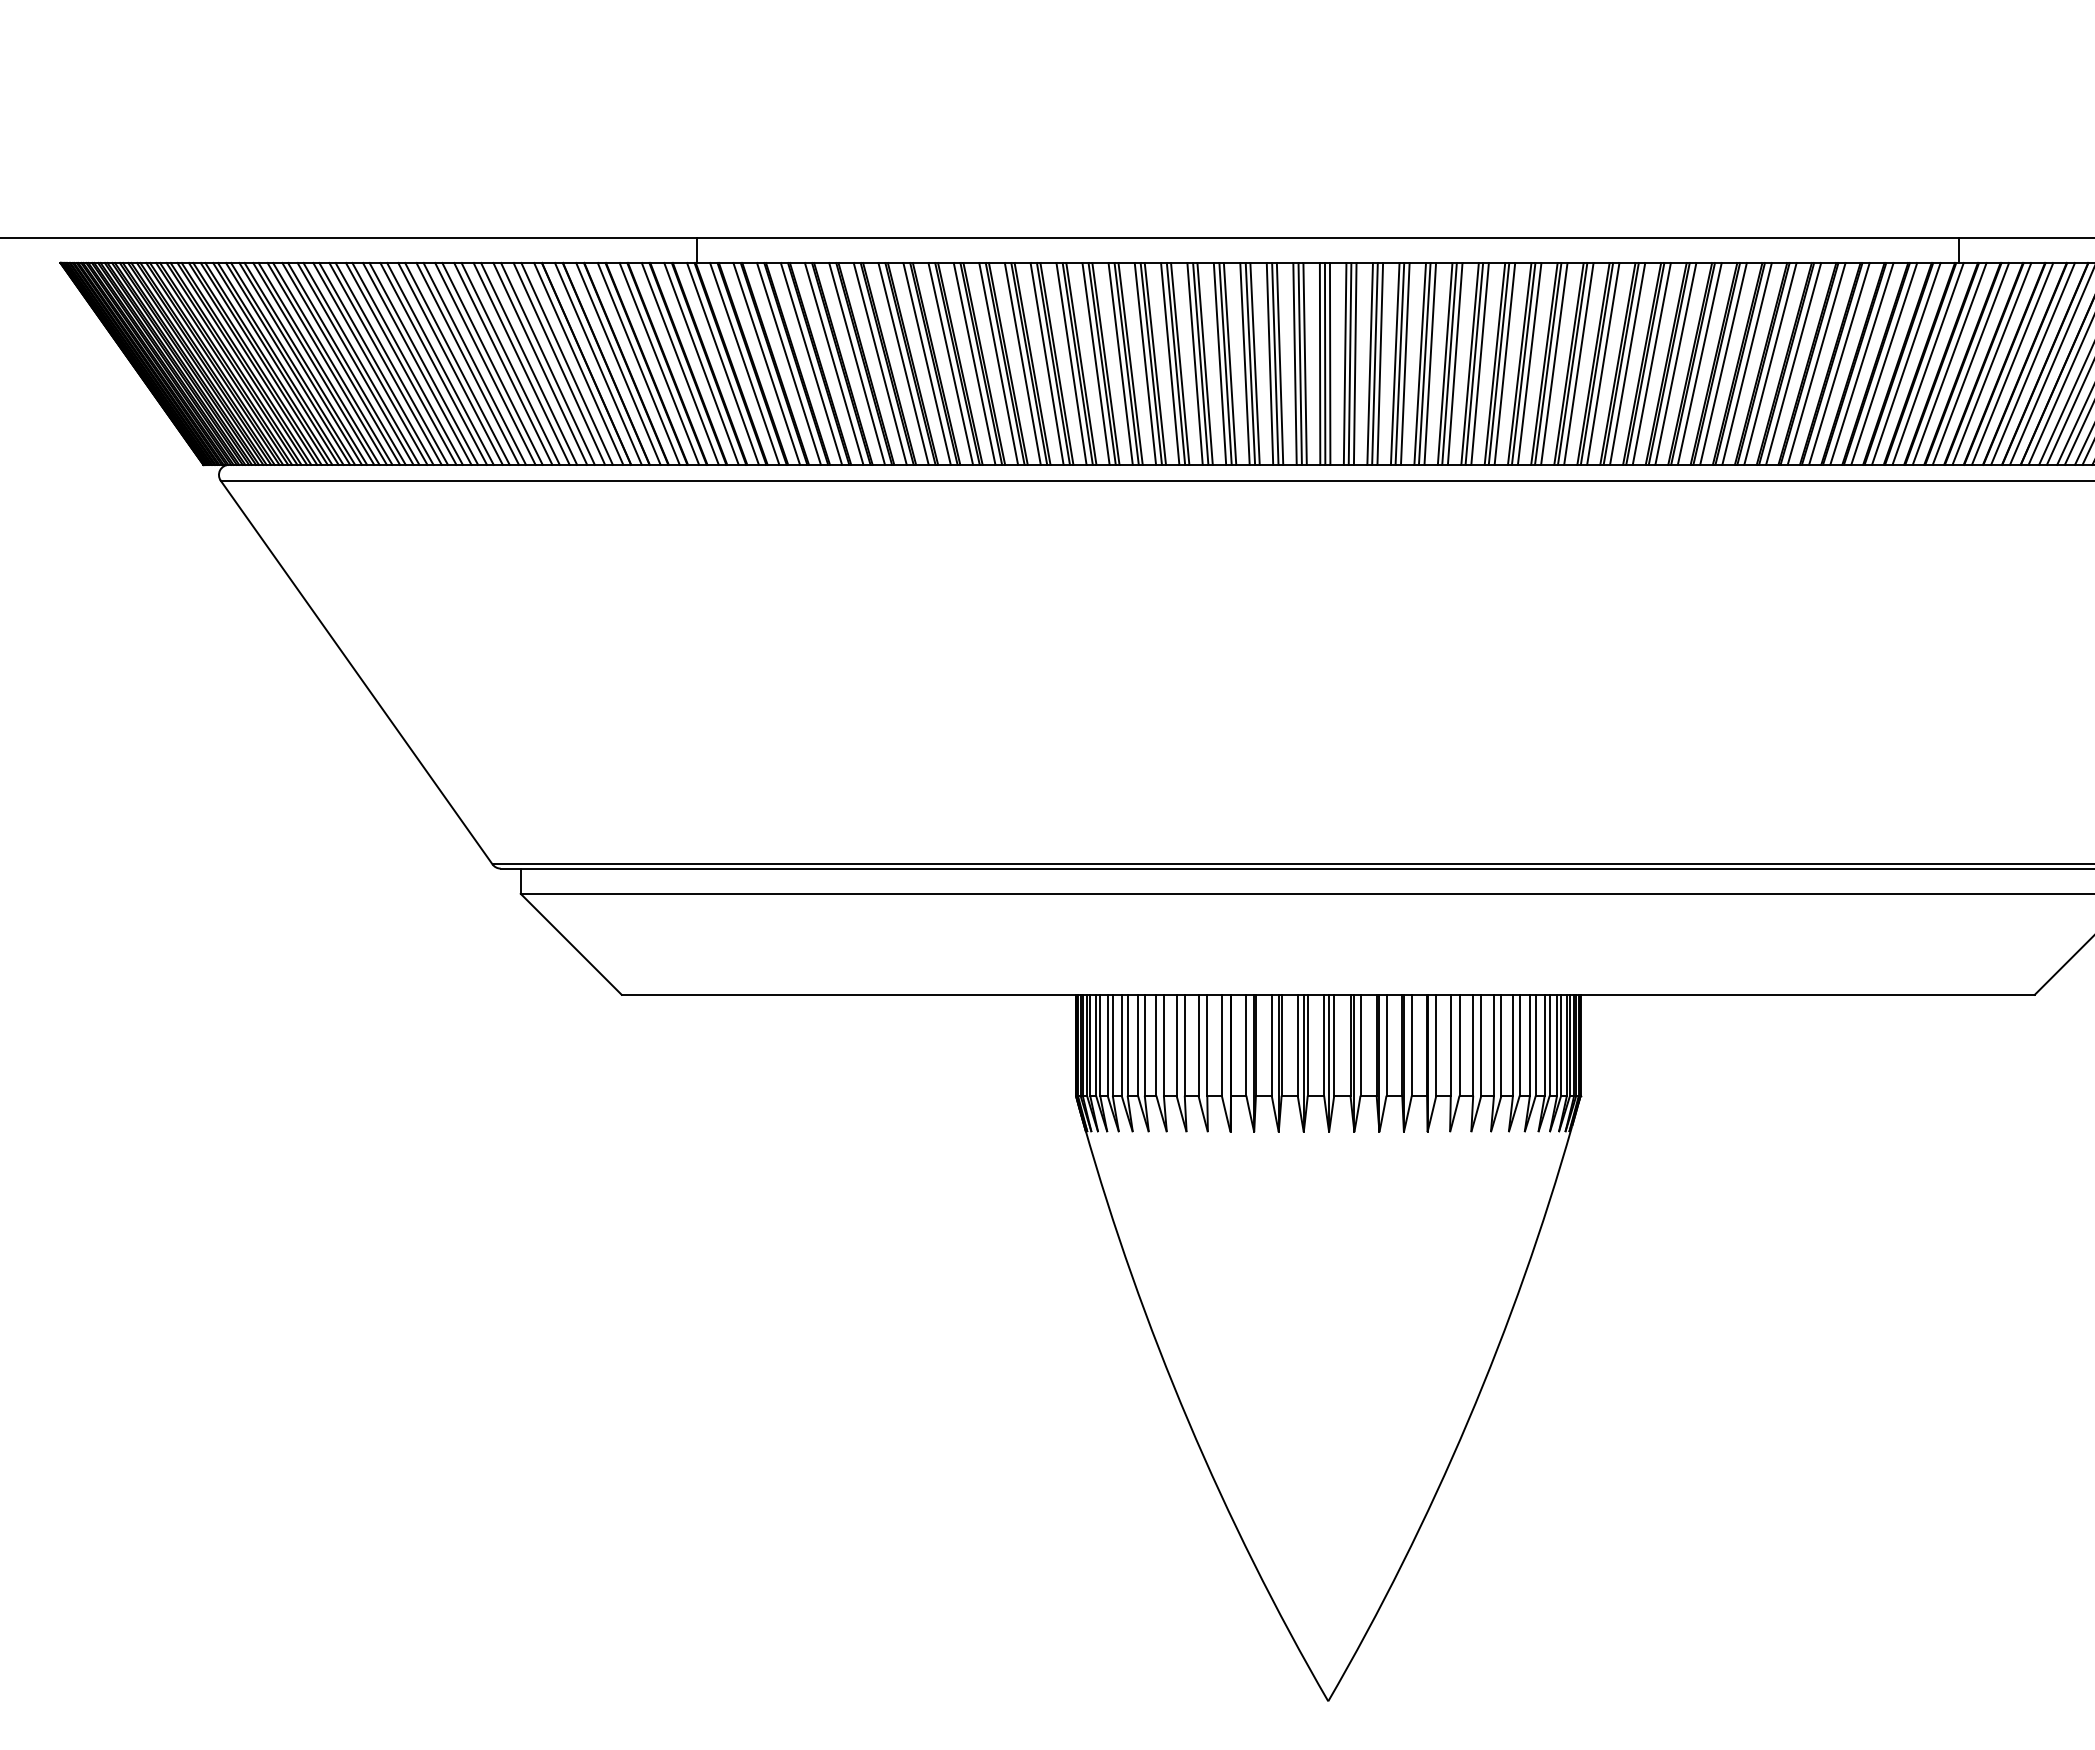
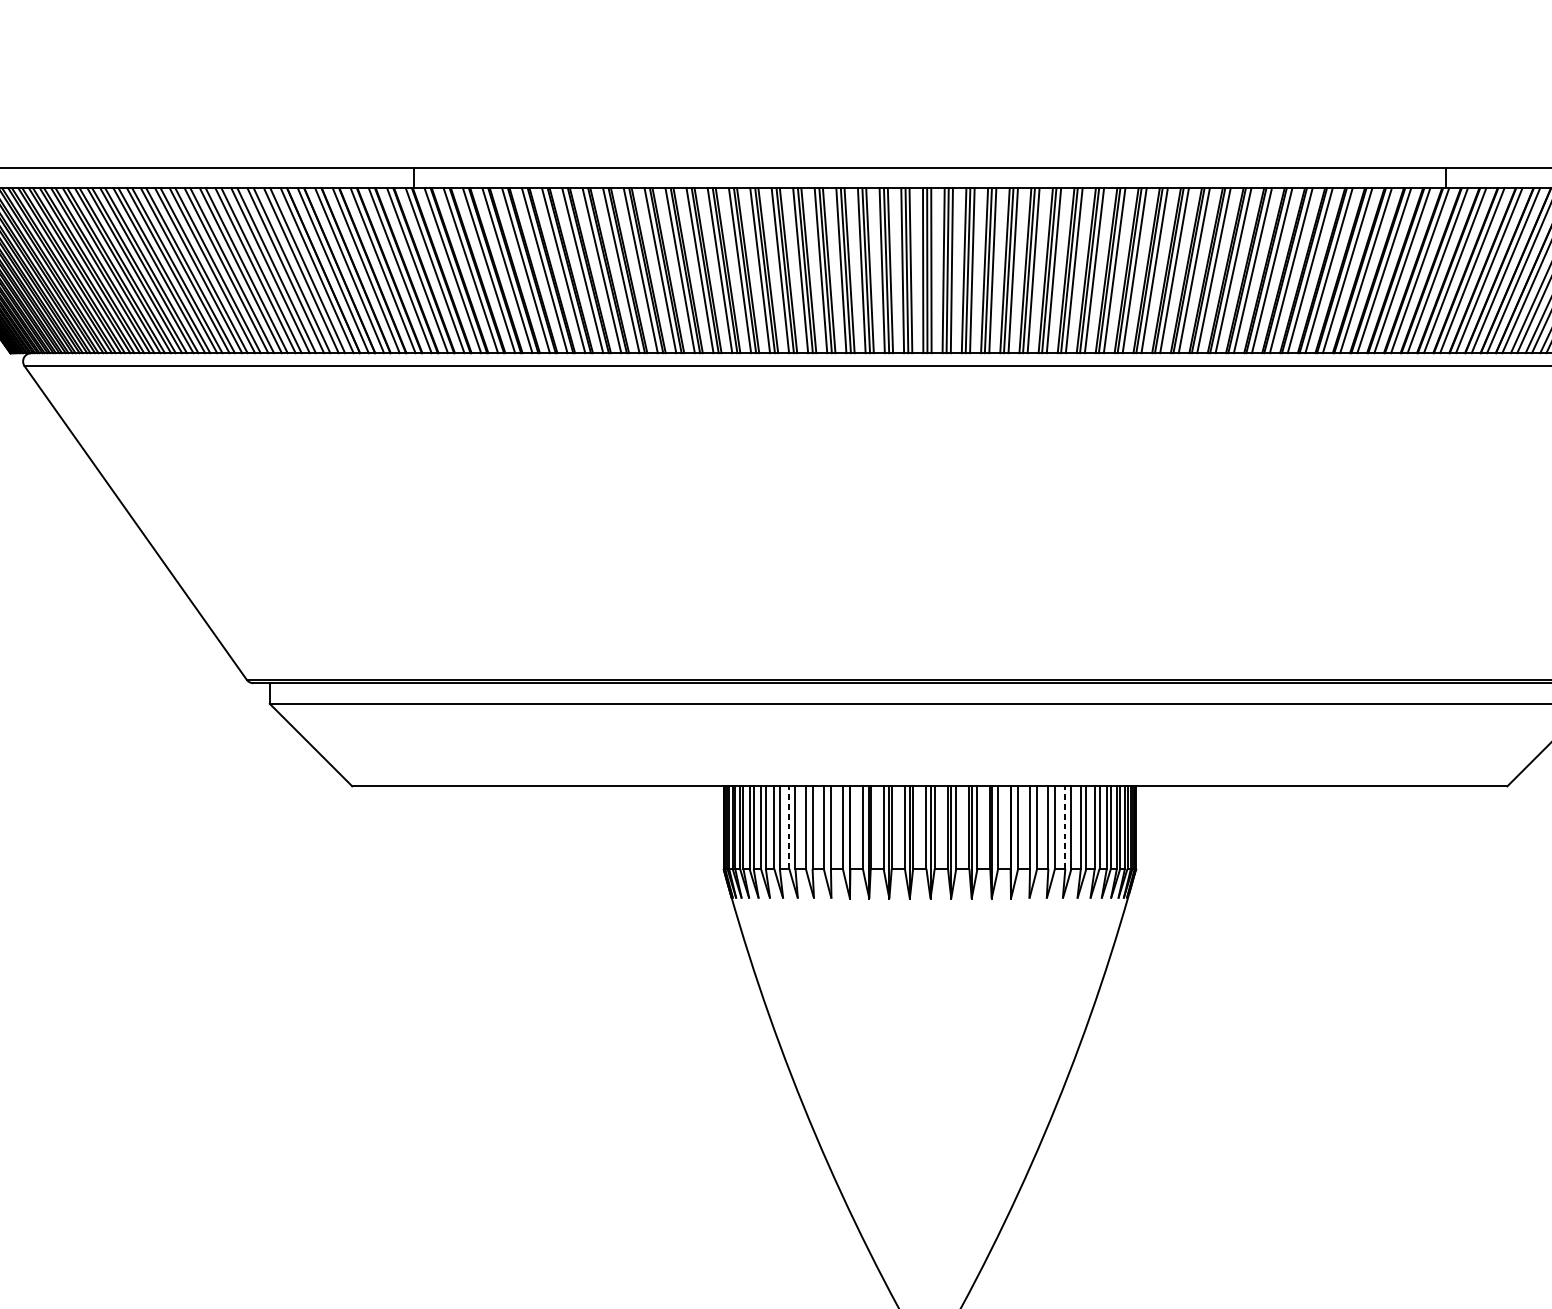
line: (1156, 1044) -> (789, 826), solid -> dashed
line: (1494, 1044) -> (1065, 826), solid -> dashed

